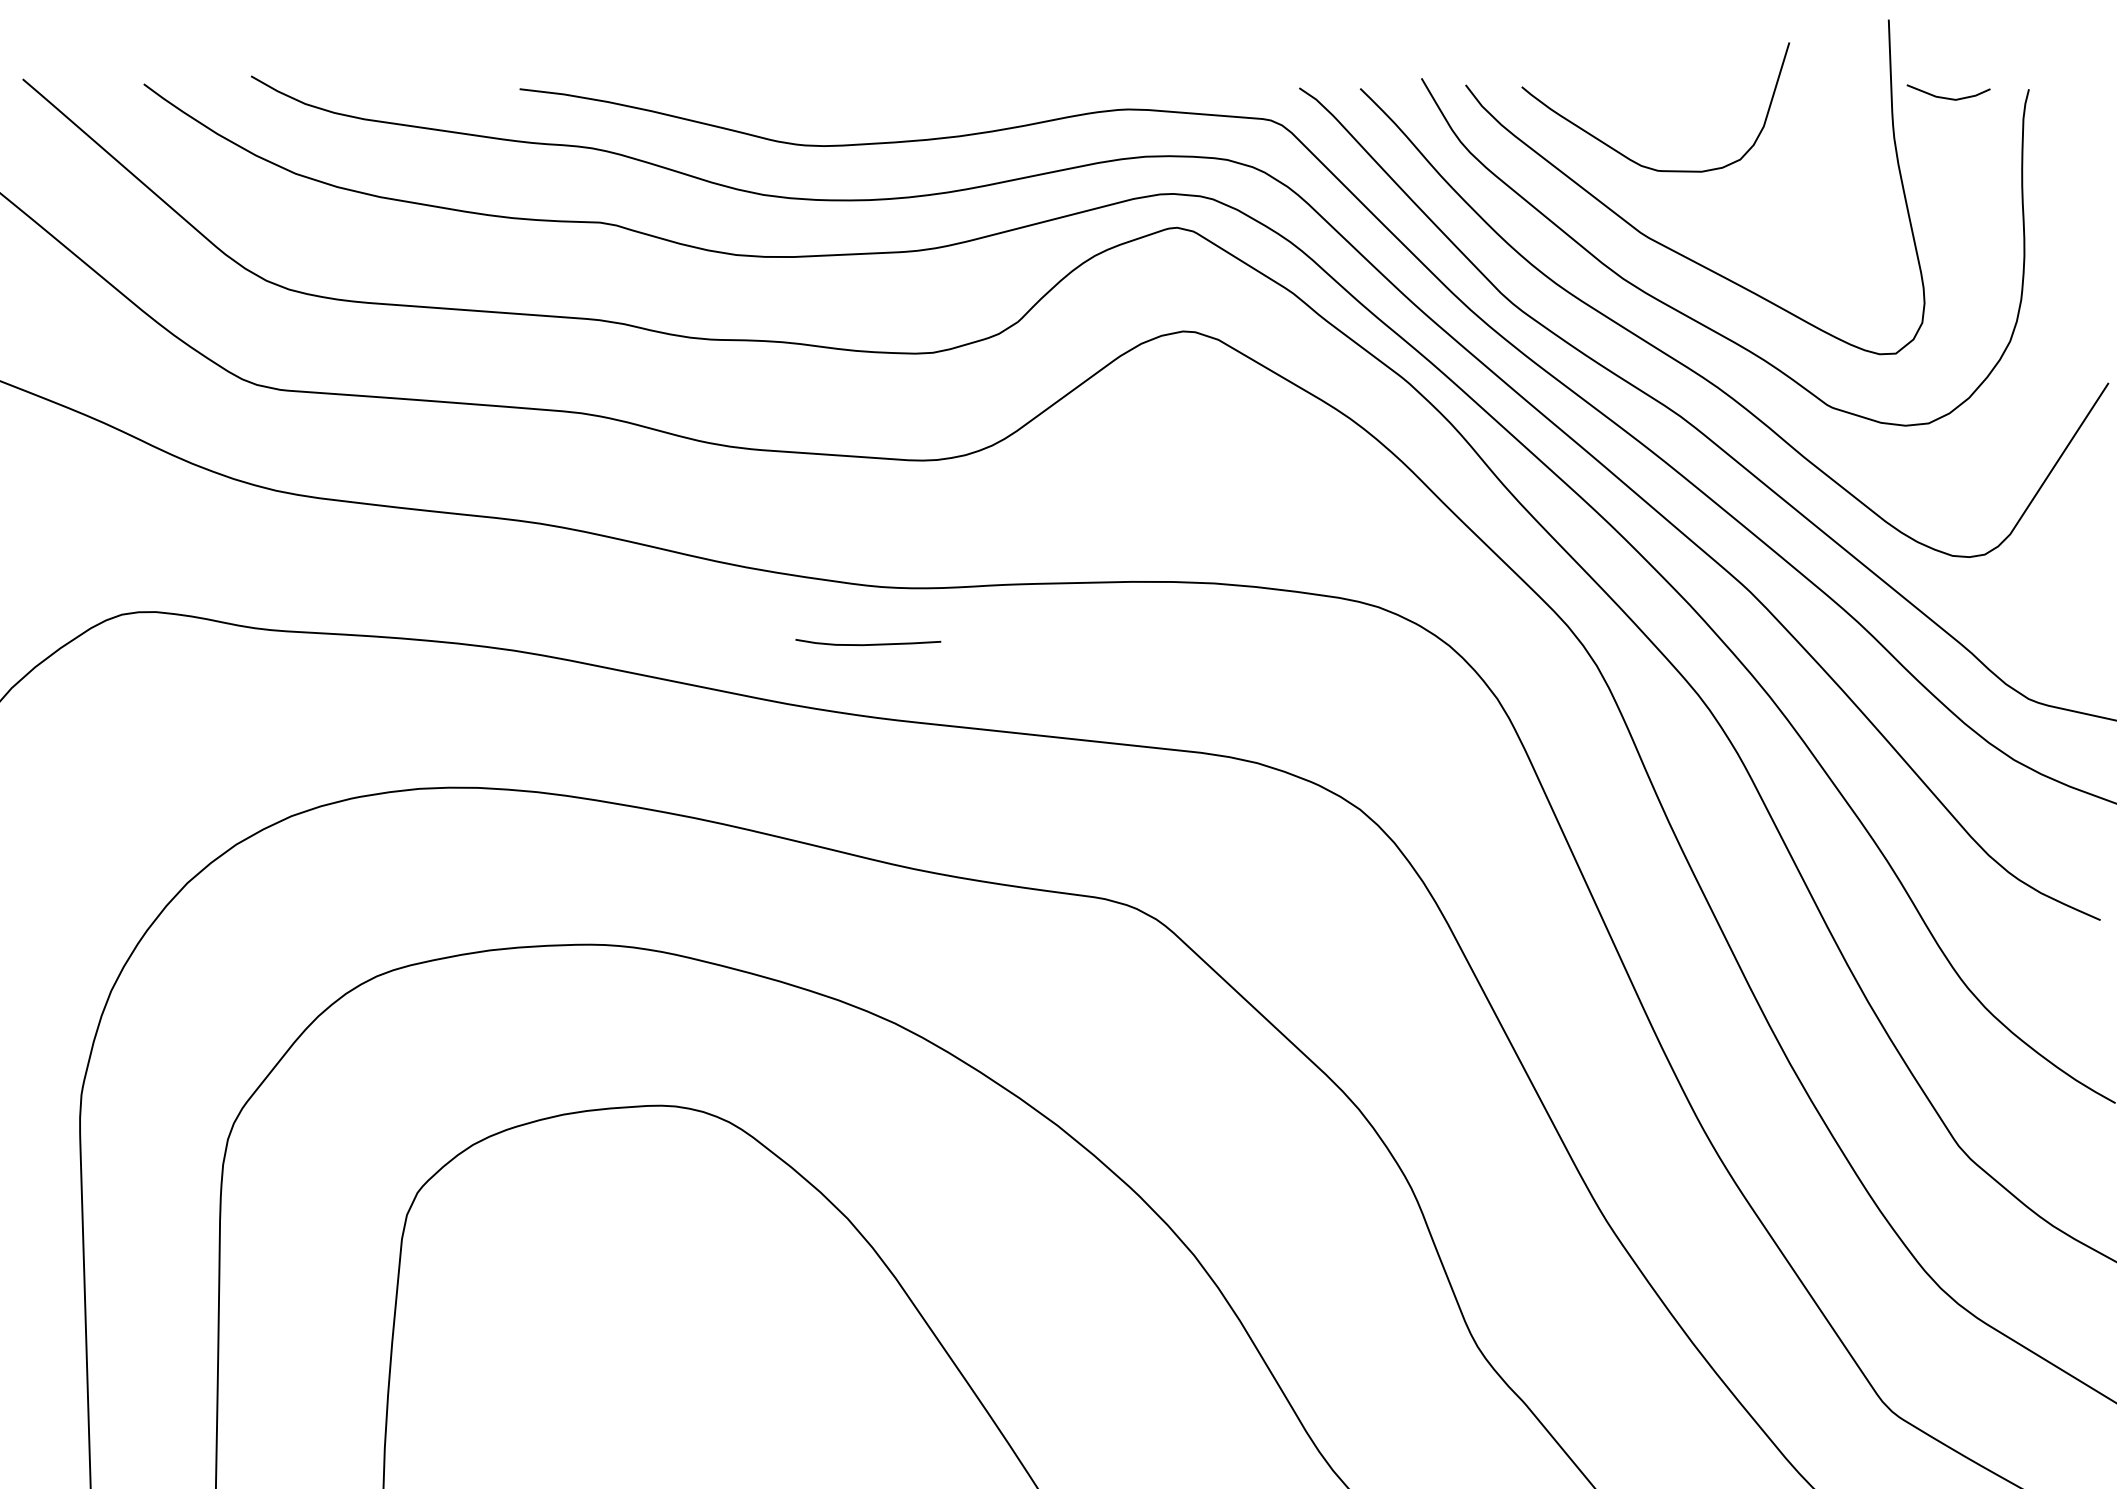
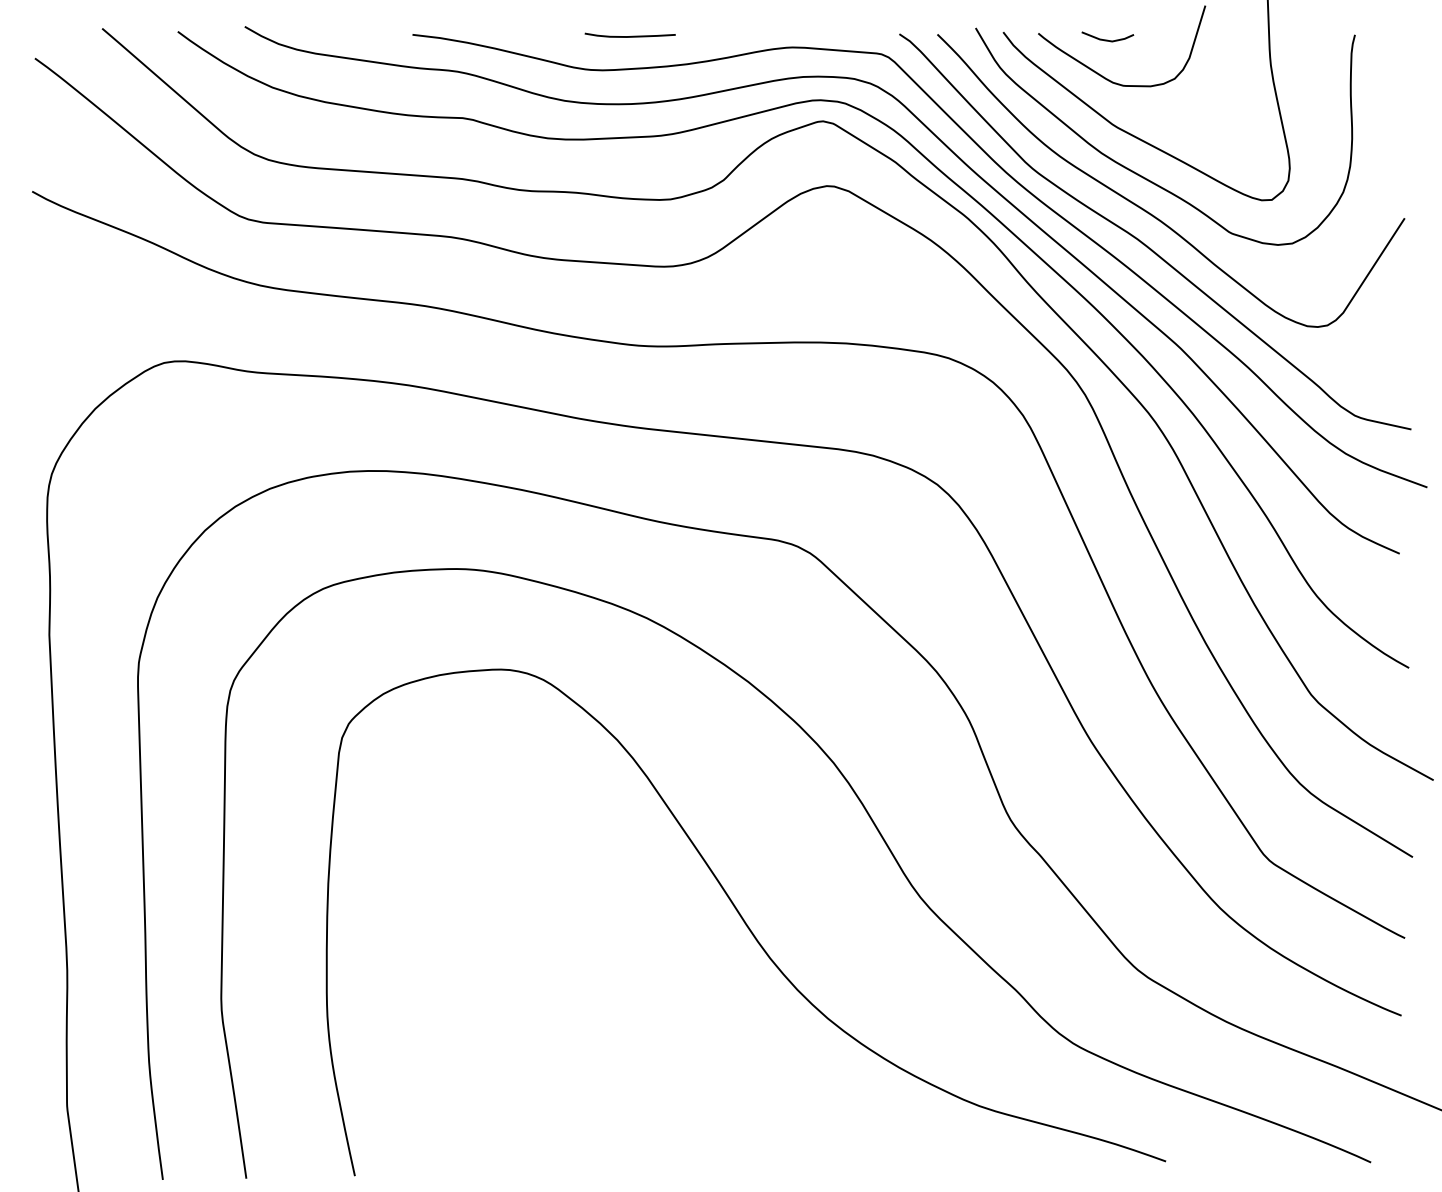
line: (1948, 96) -> (1107, 39), moved
curve: (867, 644) -> (629, 36), moved

